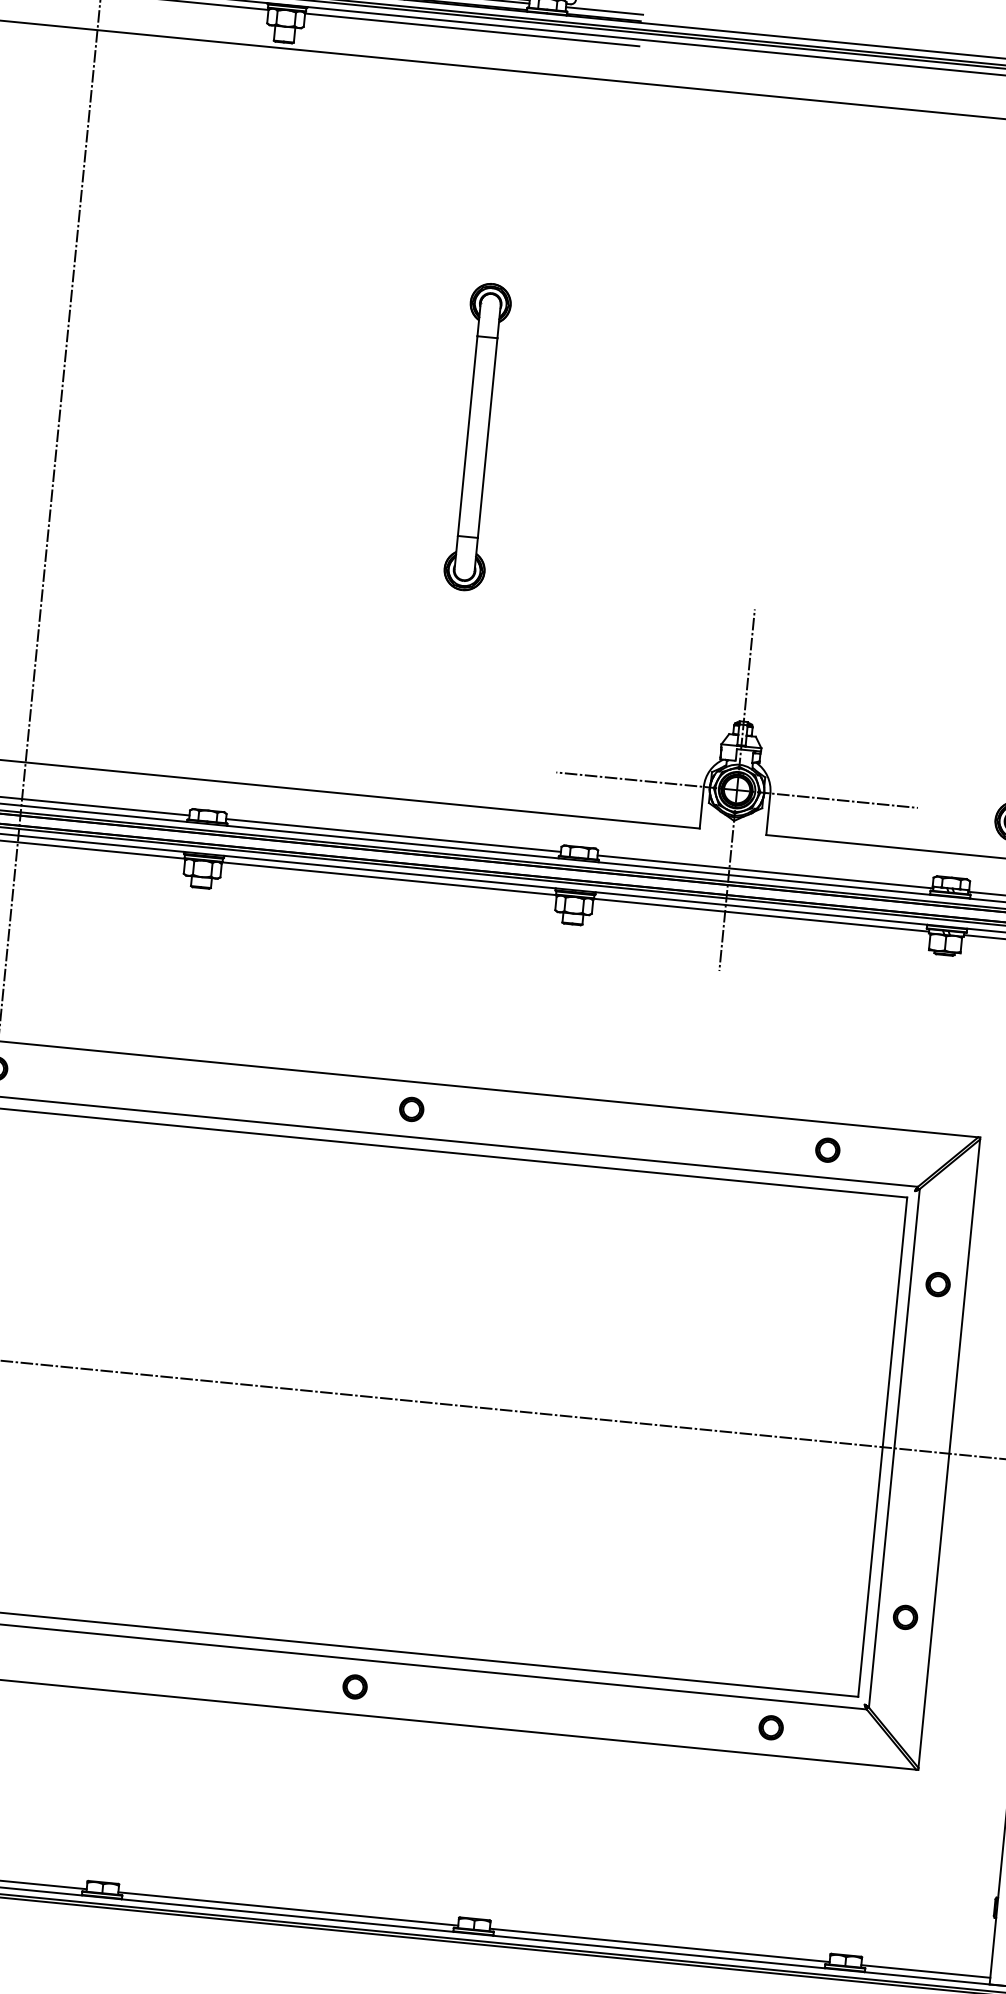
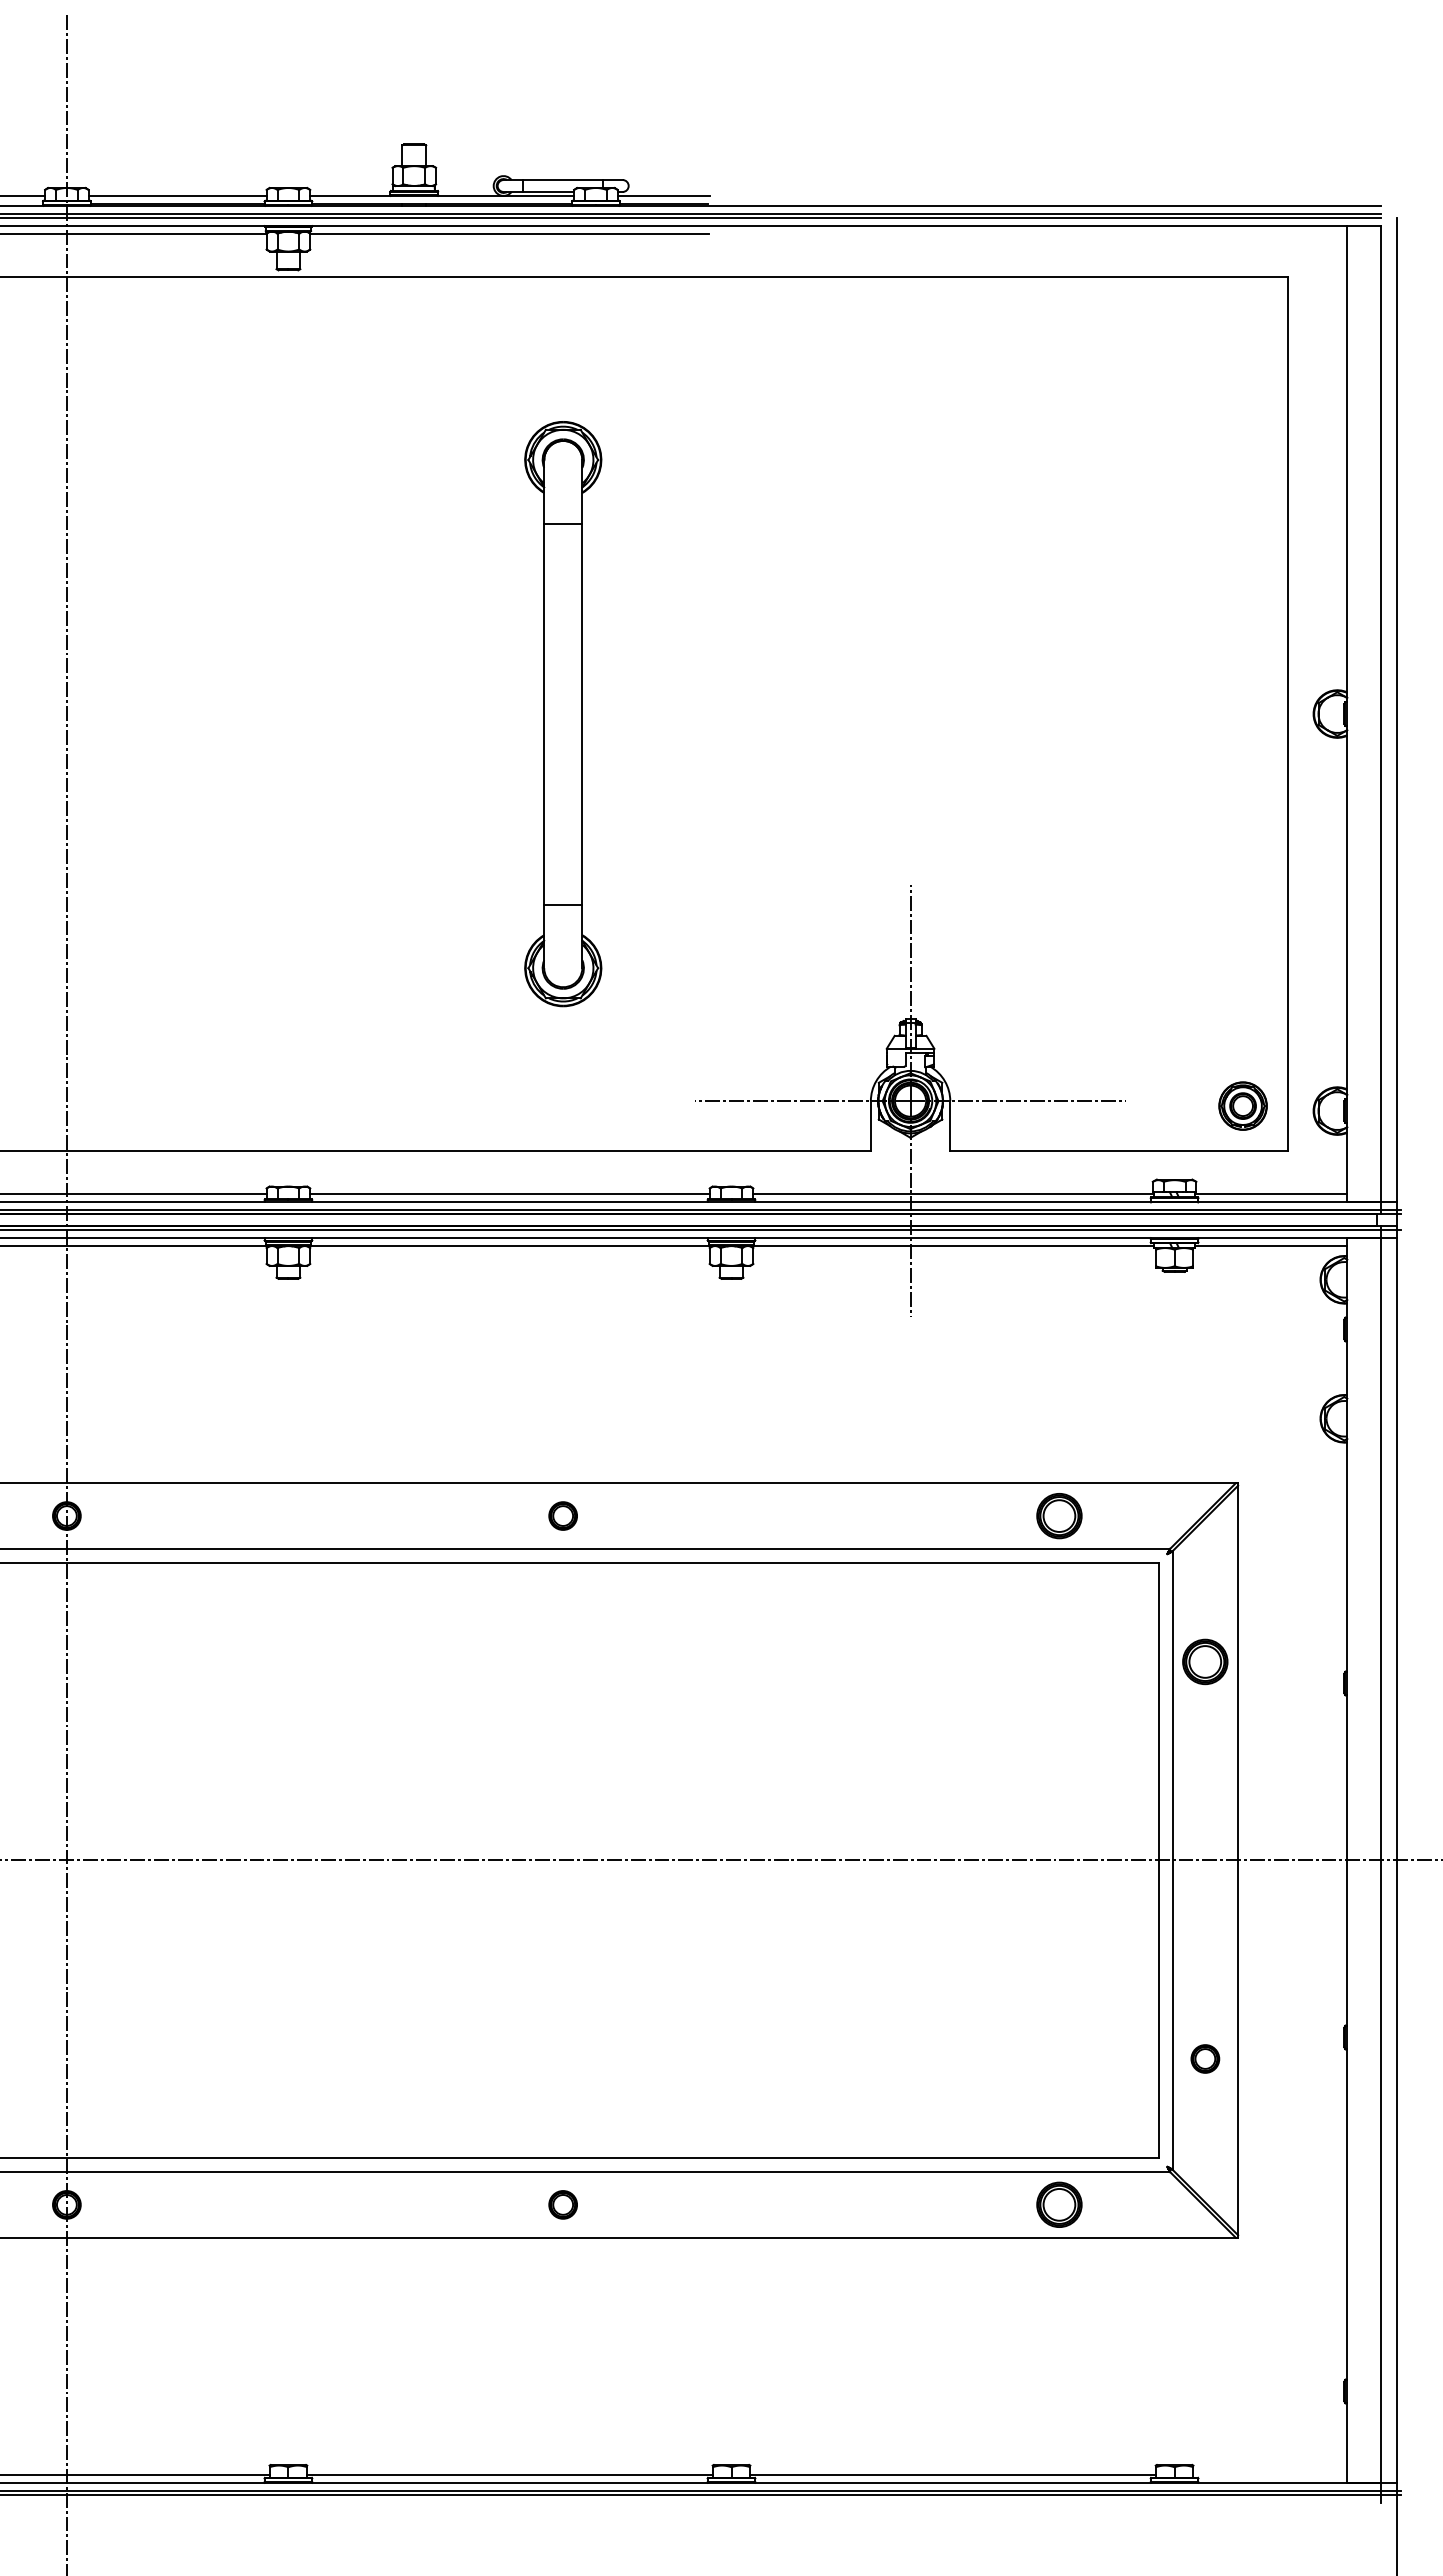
part: (477, 436) -> (562, 713), size x1.6
part: (827, 1149) -> (1059, 1515), size x1.6
part: (938, 1284) -> (1205, 1661), size x1.6
part: (771, 1727) -> (1059, 2204), size x1.6
line: (925, 1971) -> (1270, 2474), removed

